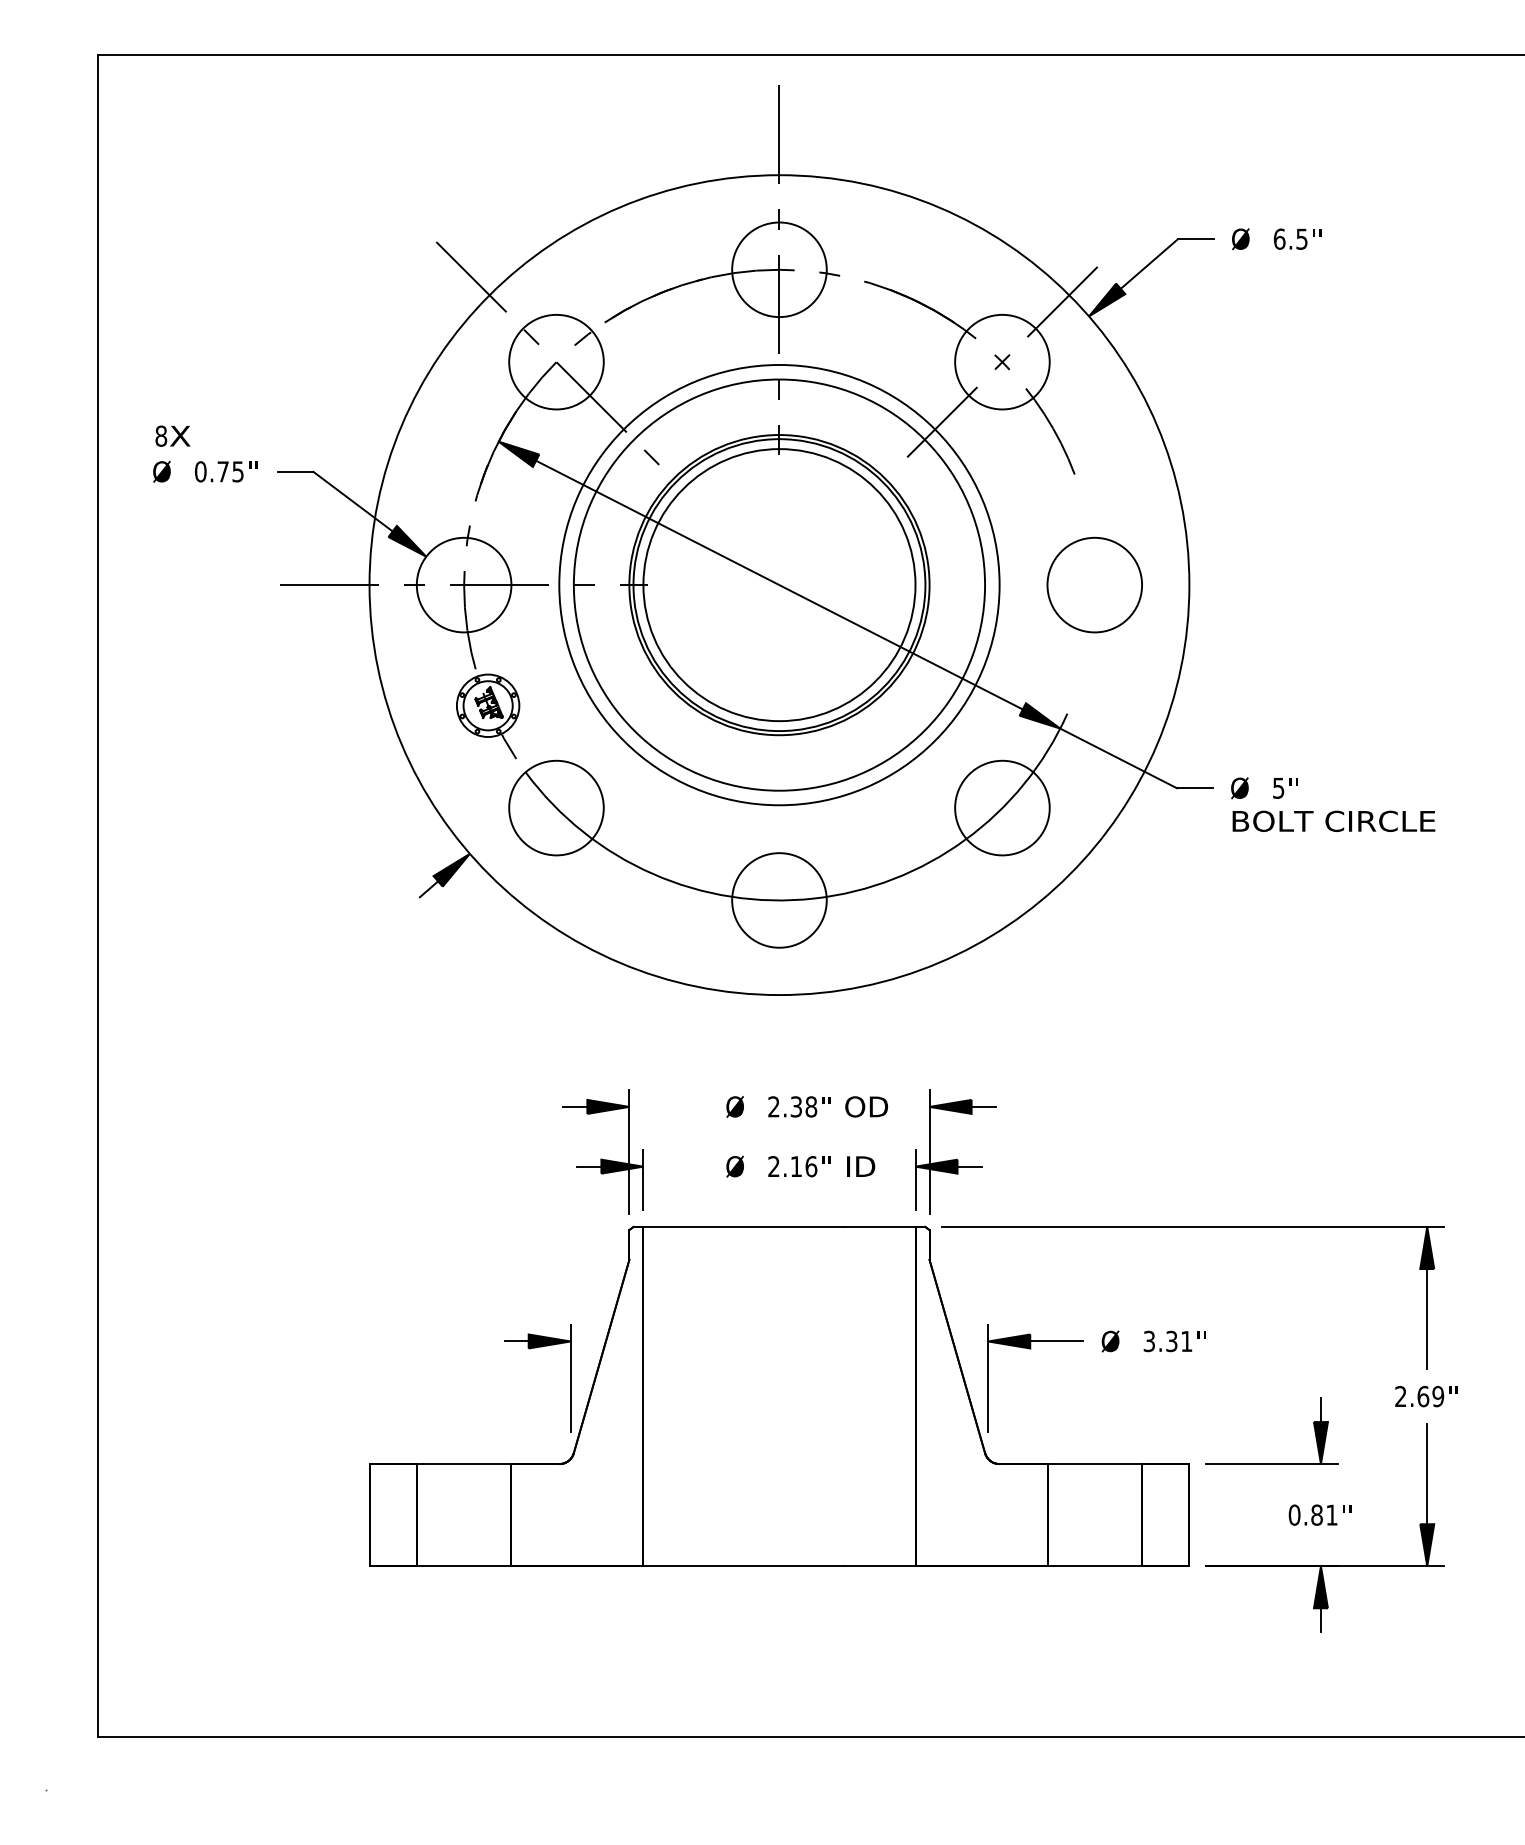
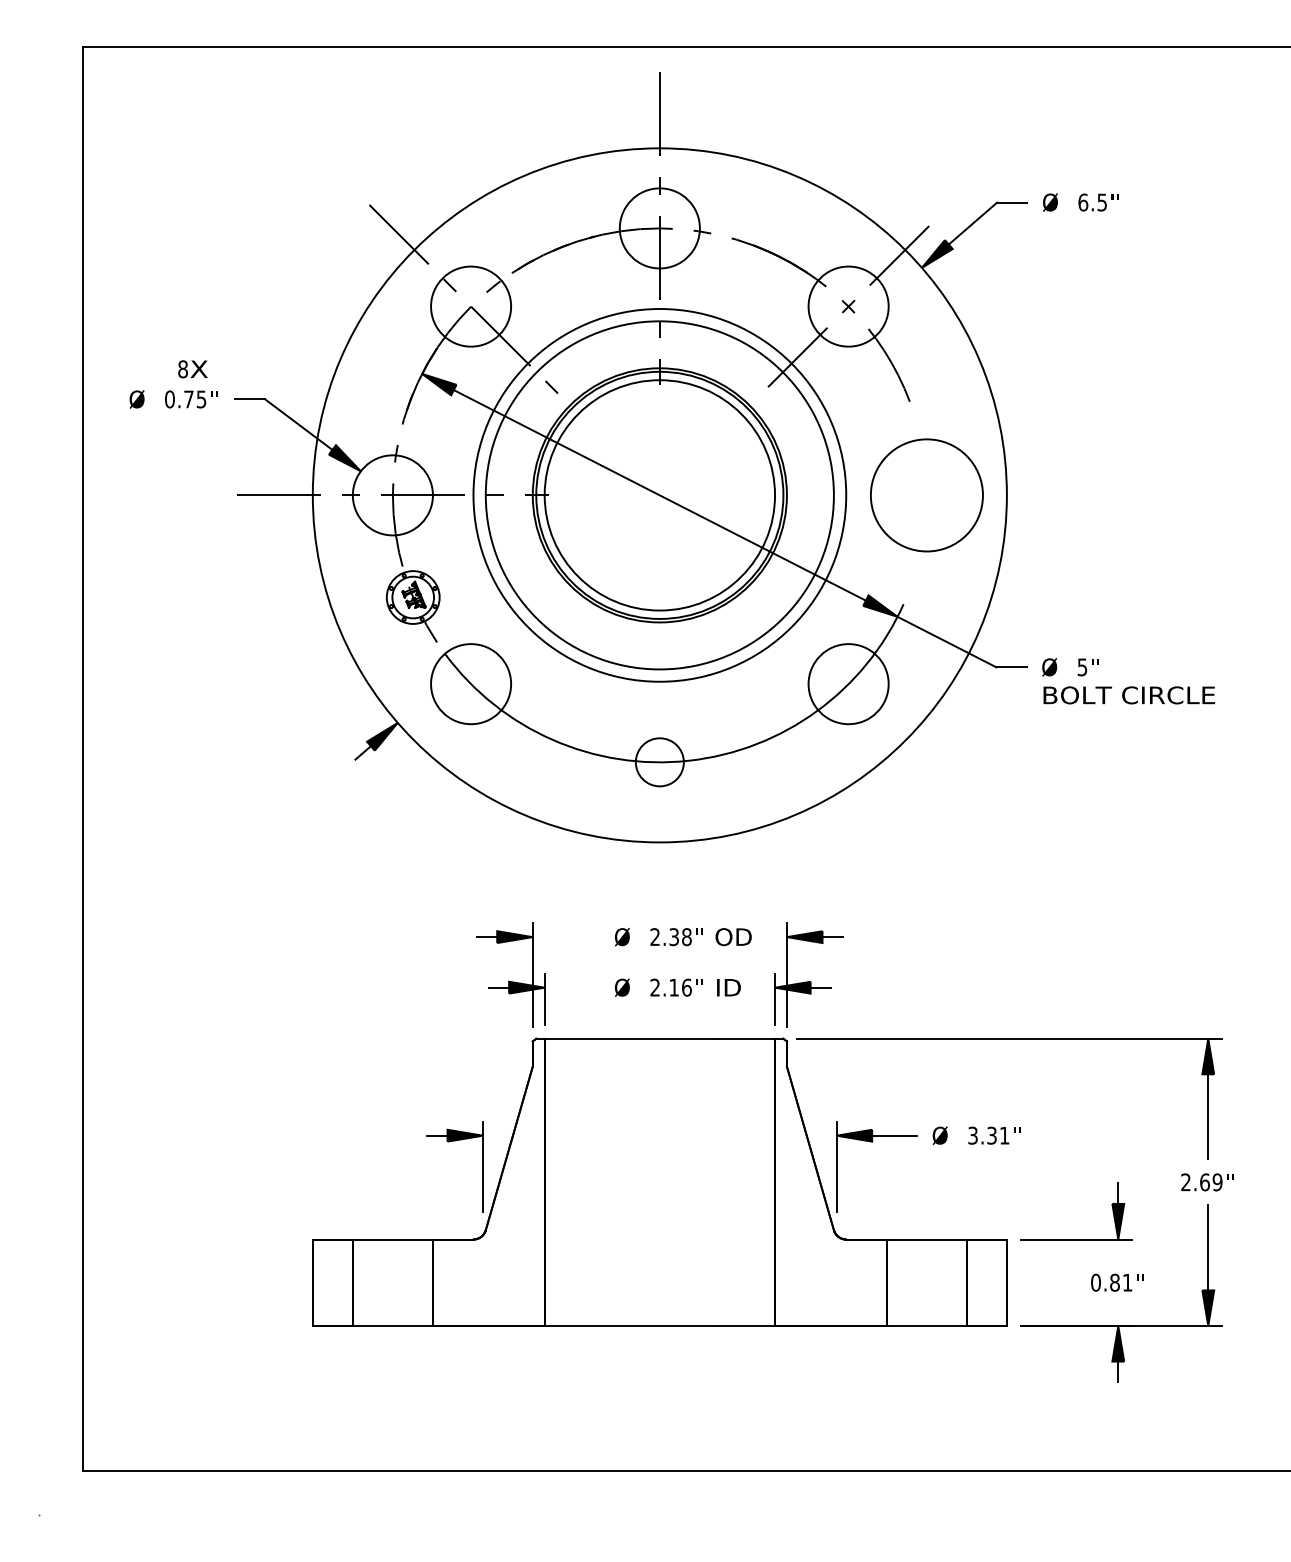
text: (172, 435) -> (192, 368), moved
circle: (1094, 584) -> (926, 494), size x1.4
circle: (779, 900) -> (659, 762), size x0.6

